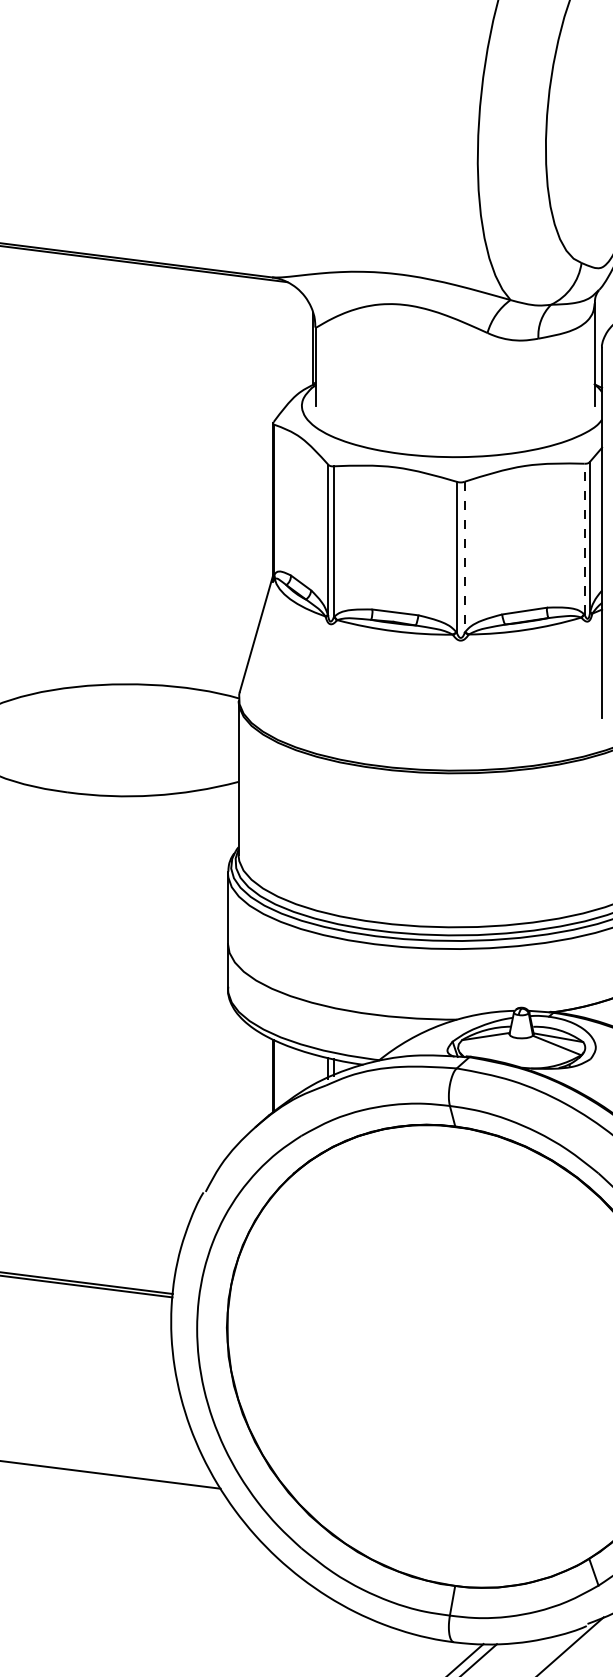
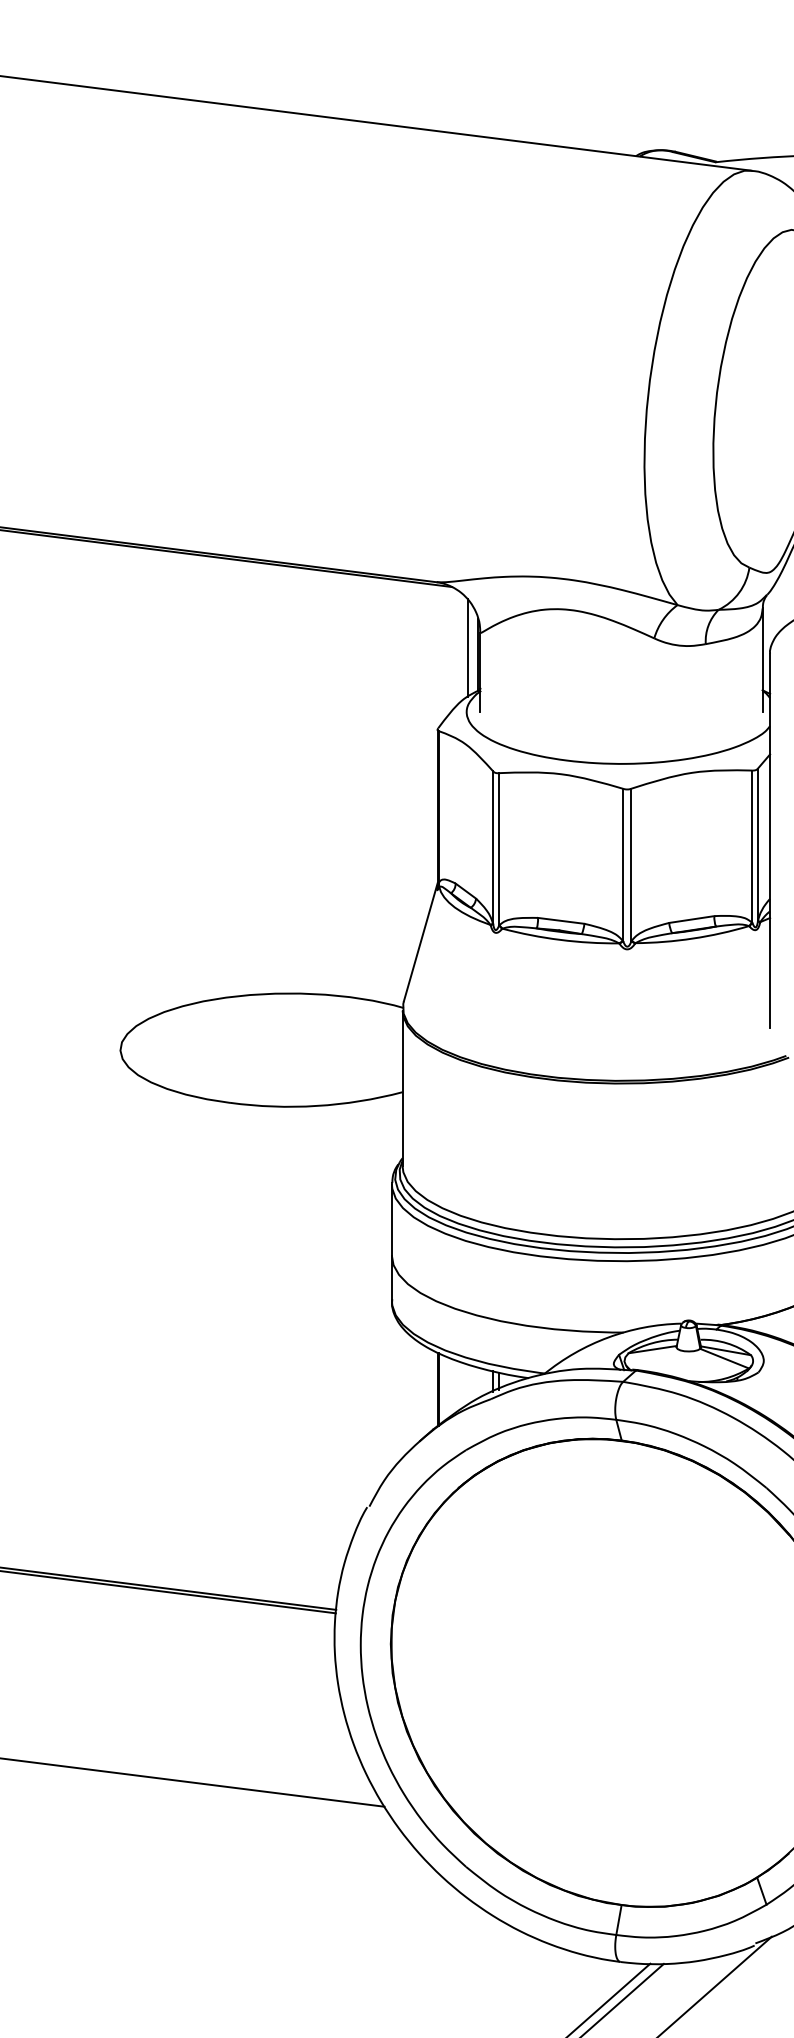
line: (302, 342) -> (467, 648), added
line: (584, 538) -> (752, 846), dashed -> solid
line: (464, 557) -> (631, 865), dashed -> solid

